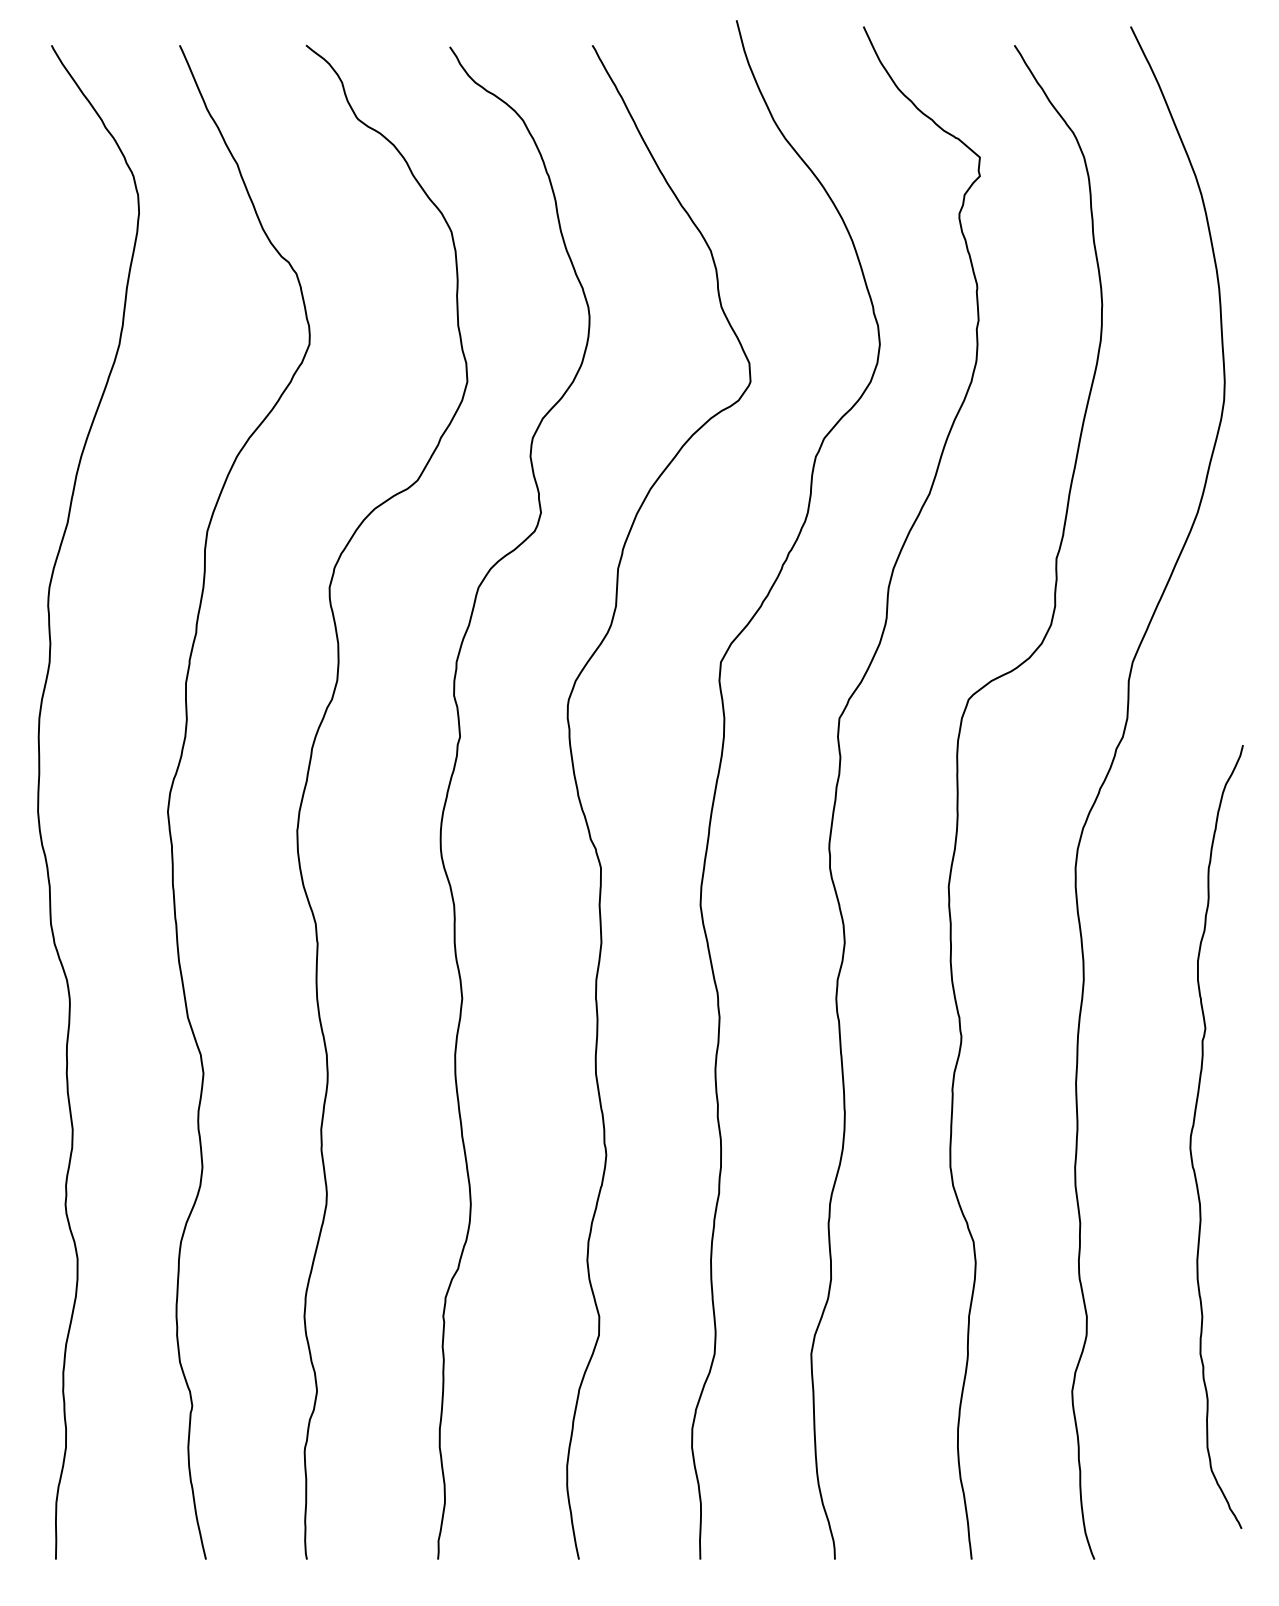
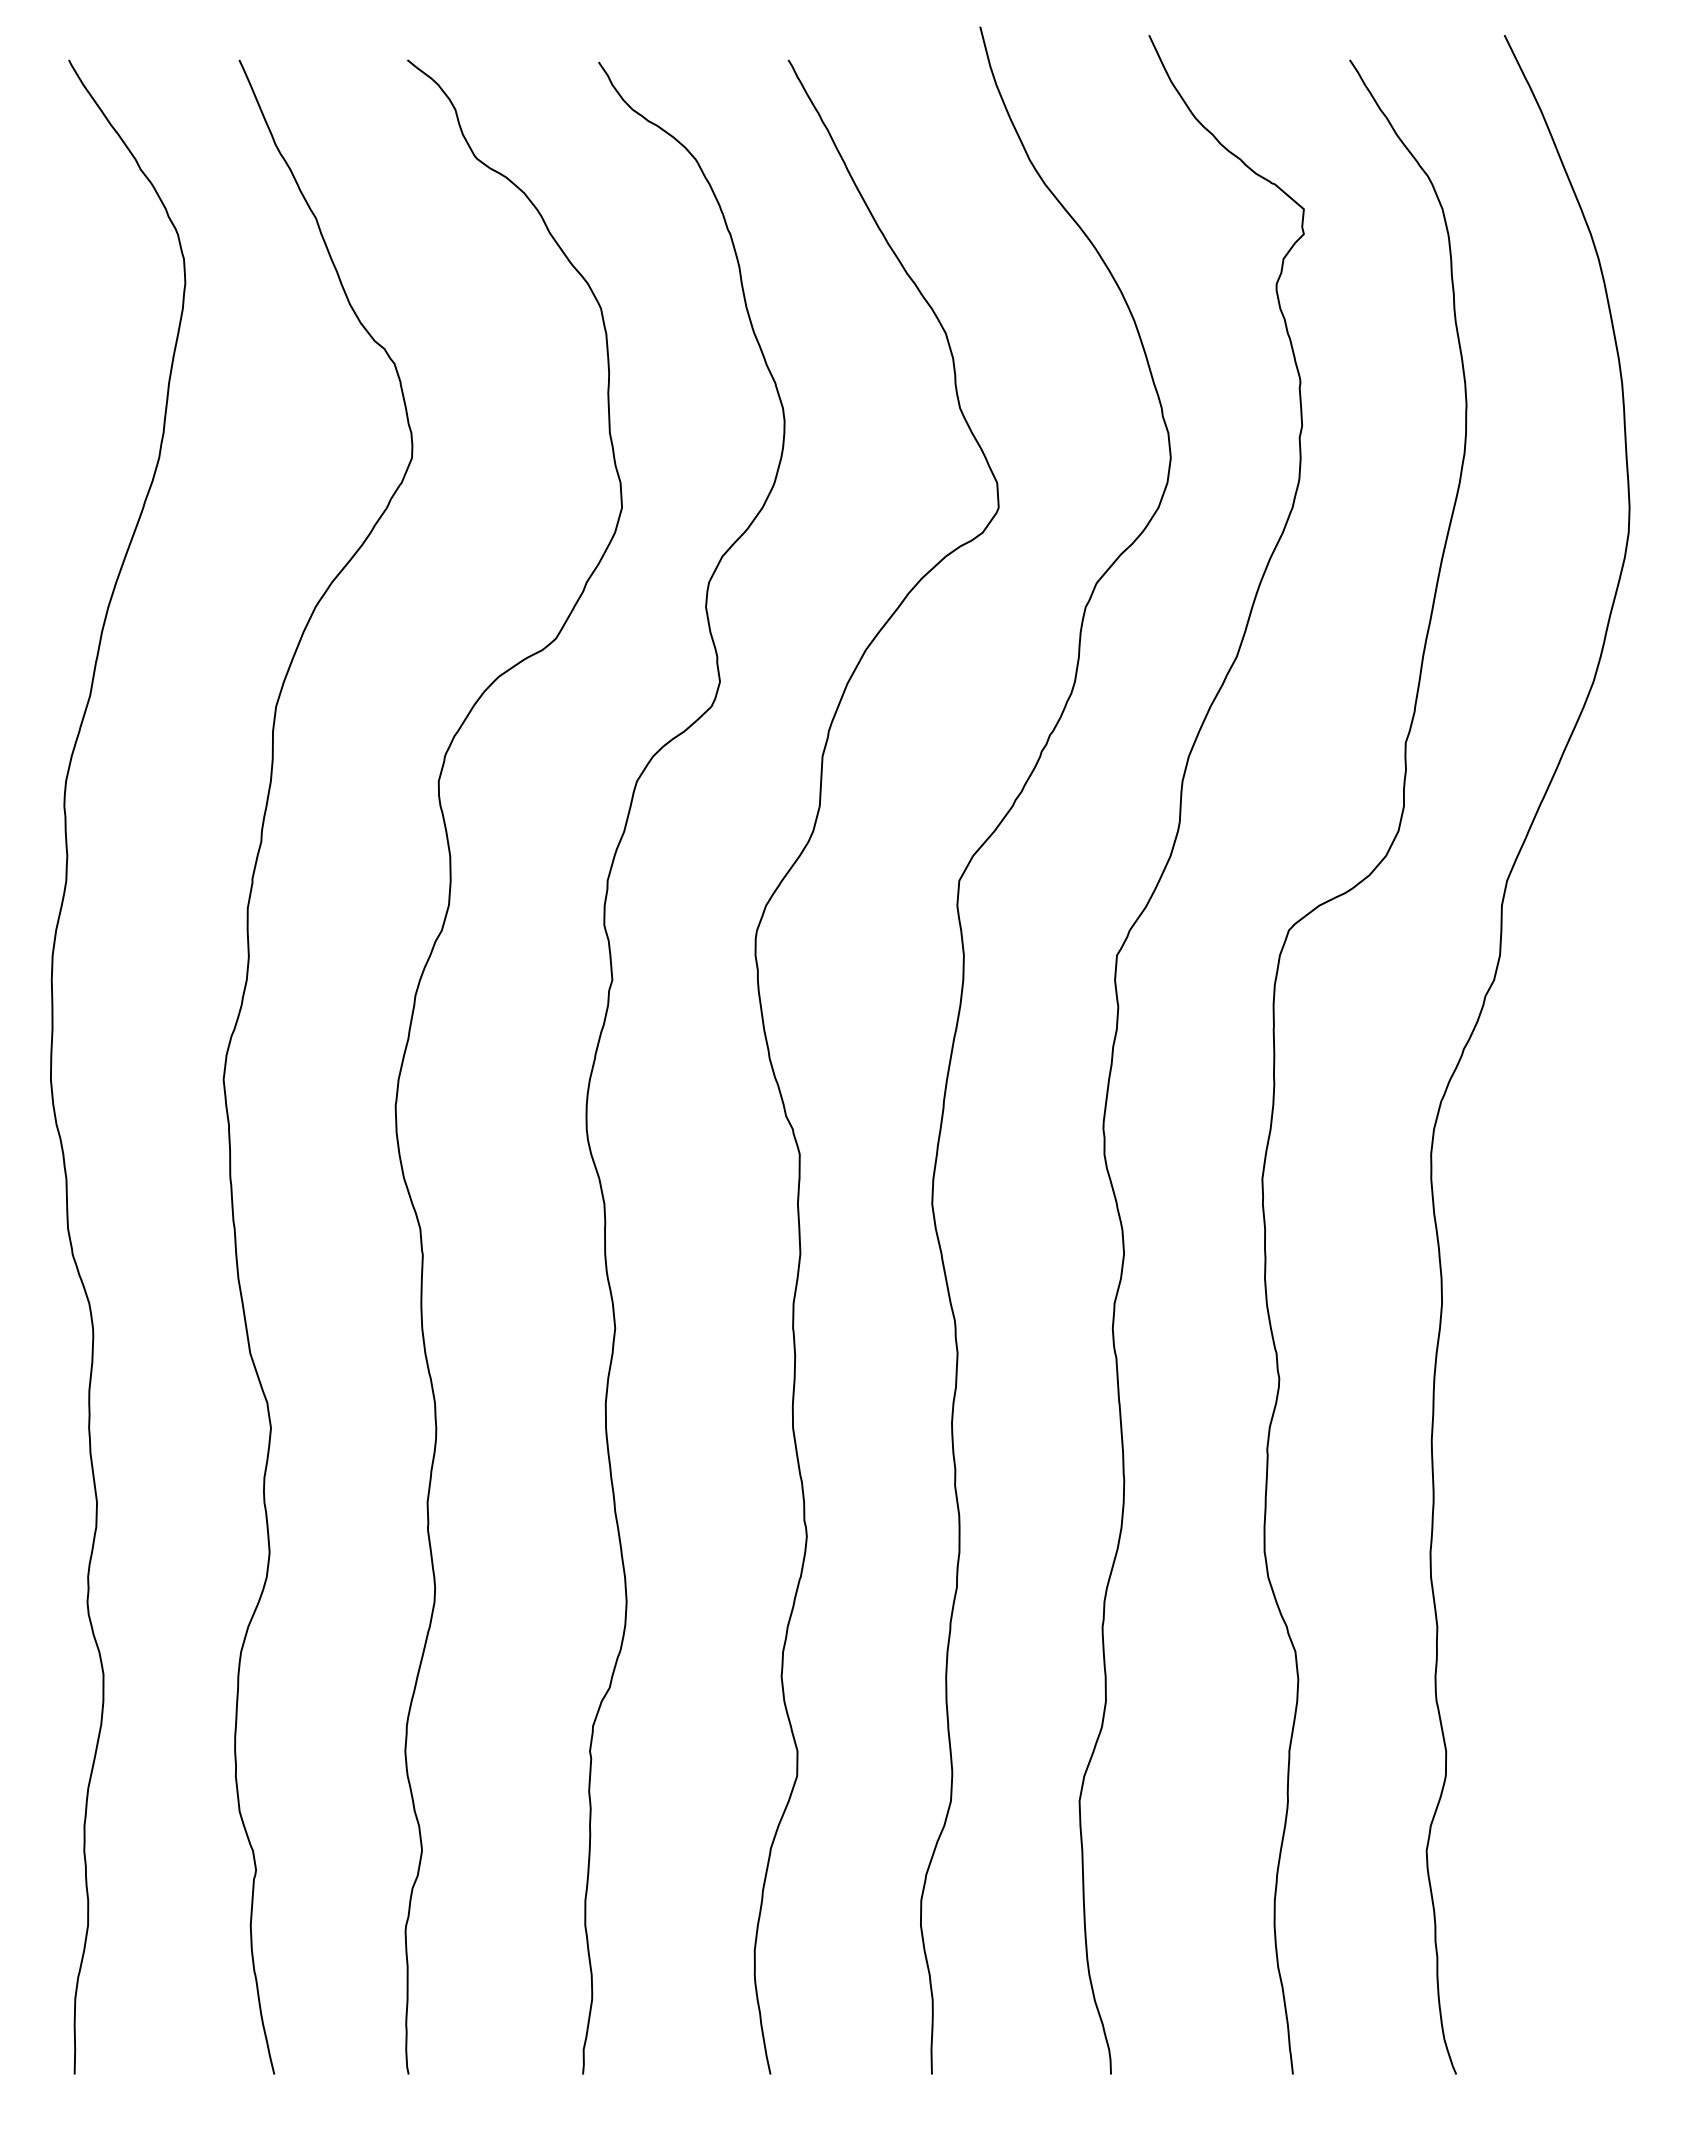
curve: (1192, 1133) -> (1586, 1507), removed

